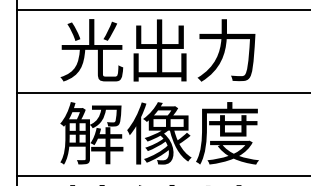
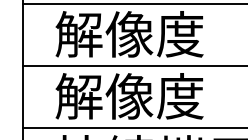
text: (159, 50) -> (129, 34), 光出力 -> 解像度

